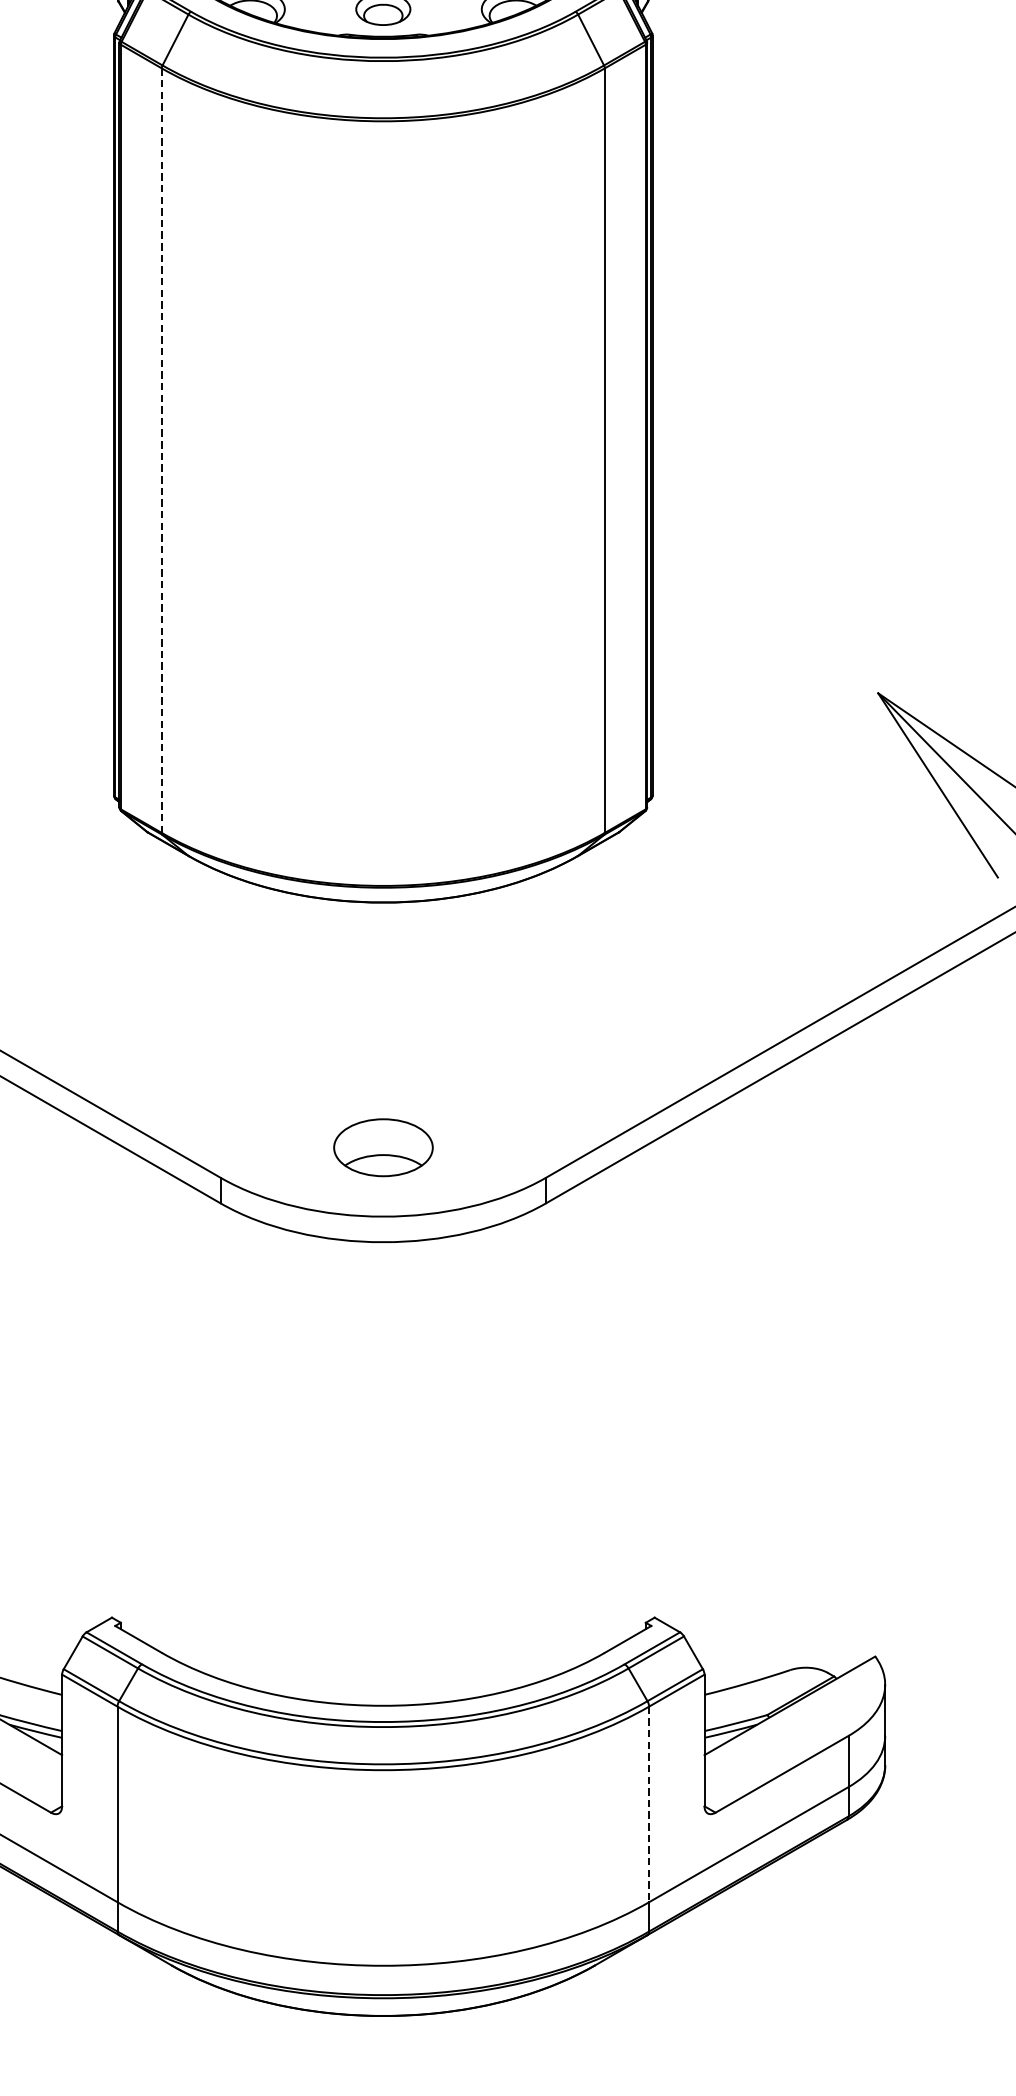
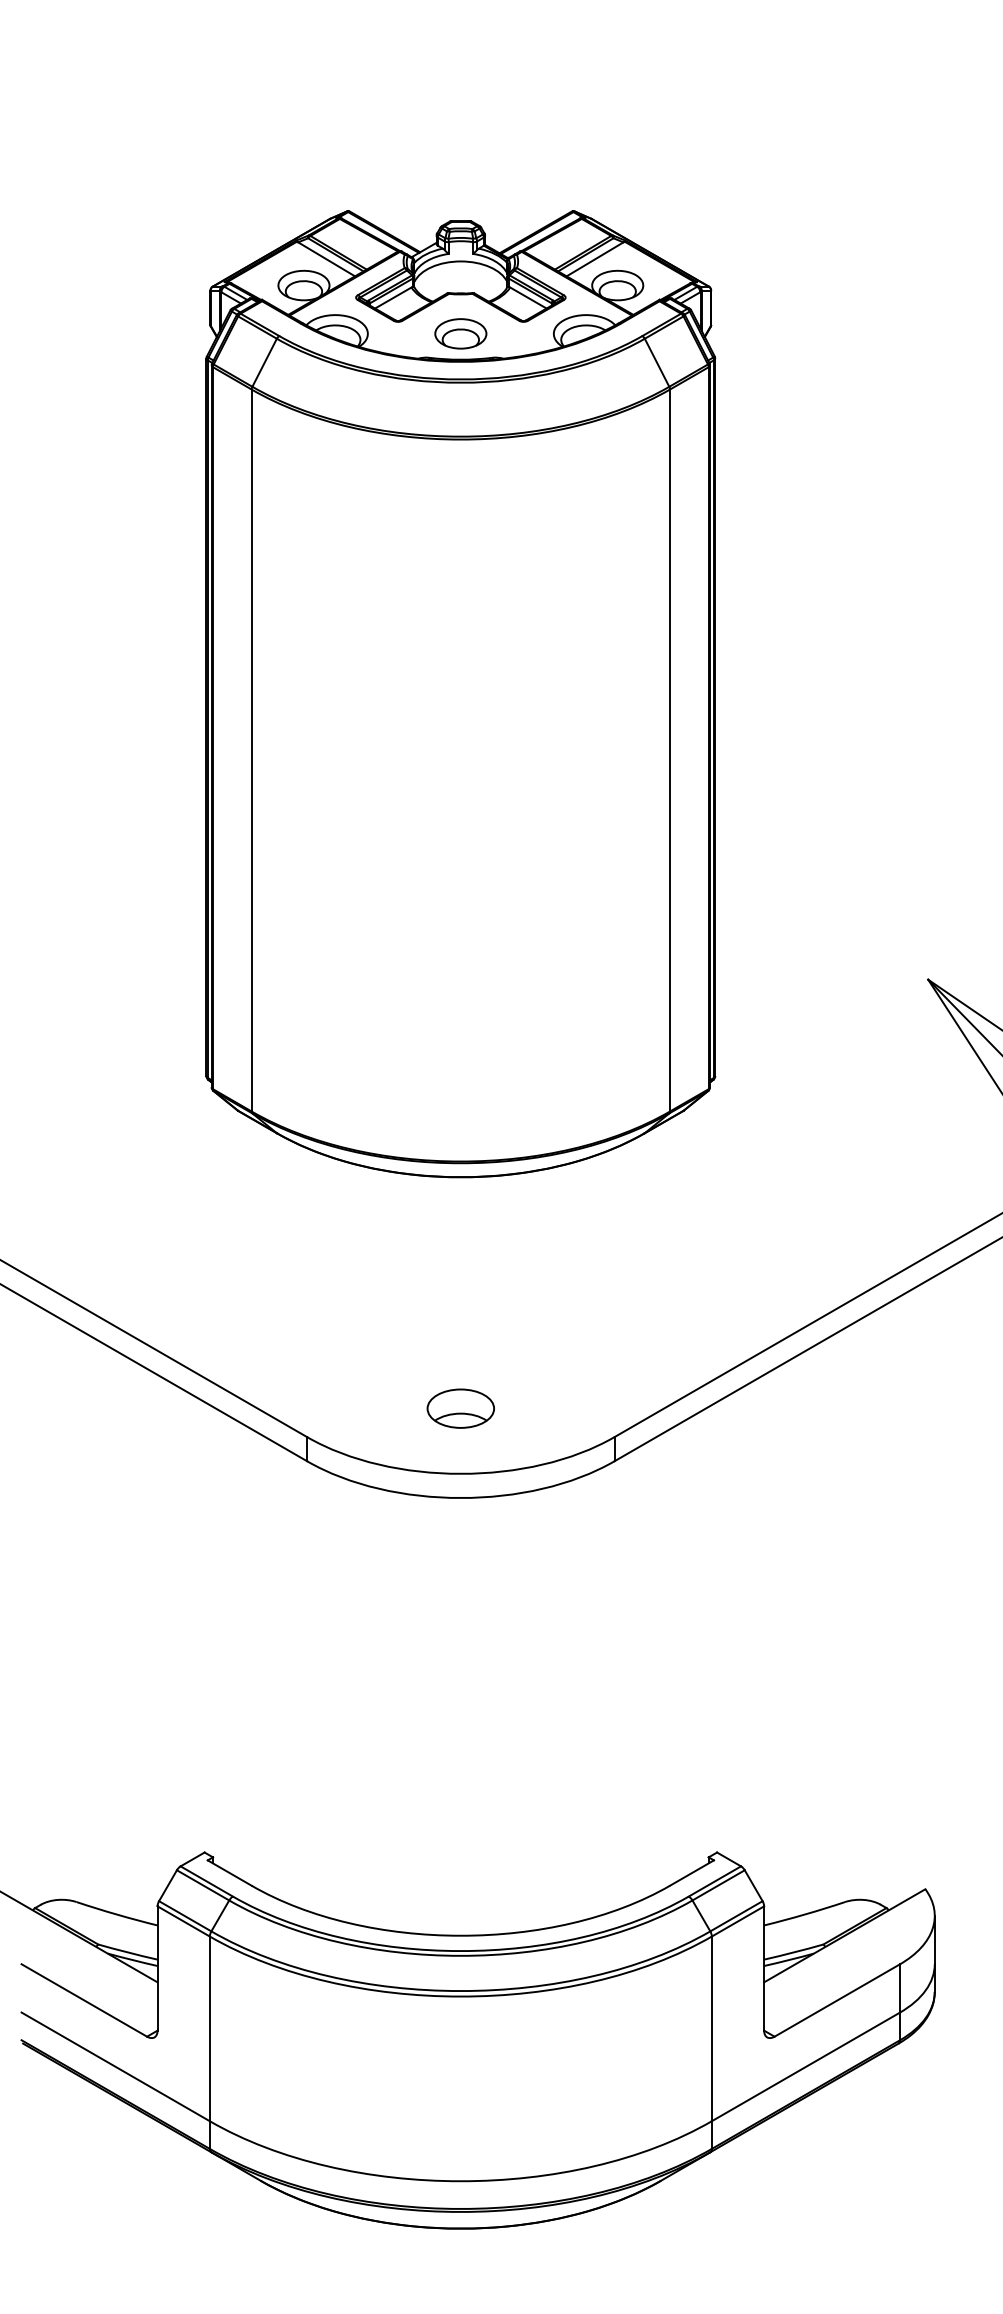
line: (161, 450) -> (251, 750), dashed -> solid
part: (382, 1147) -> (460, 1408), size x0.71
line: (648, 1805) -> (711, 2029), dashed -> solid

